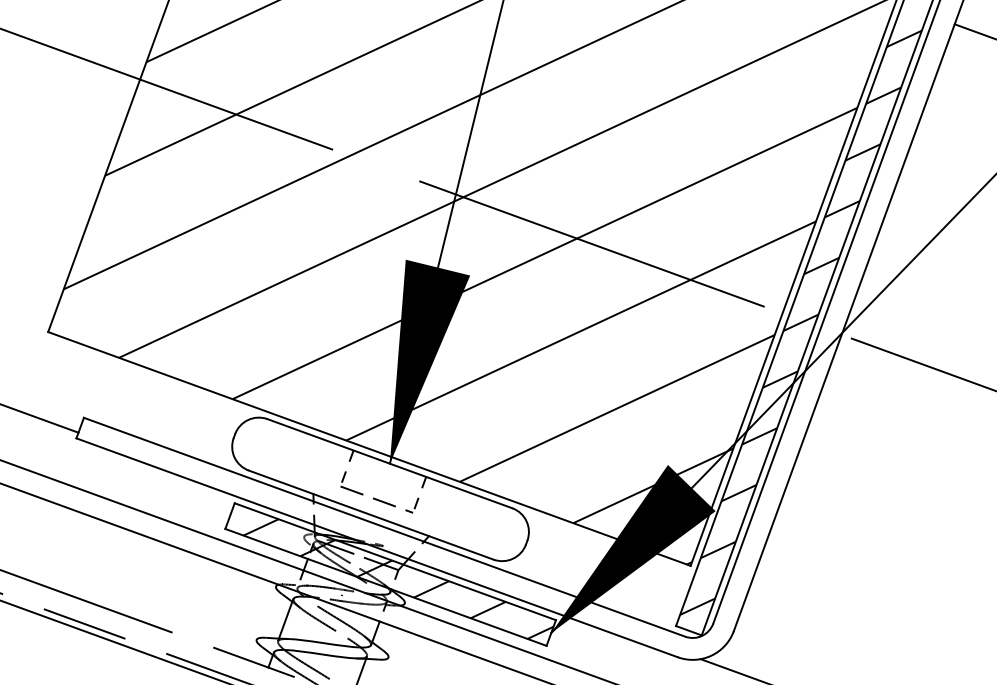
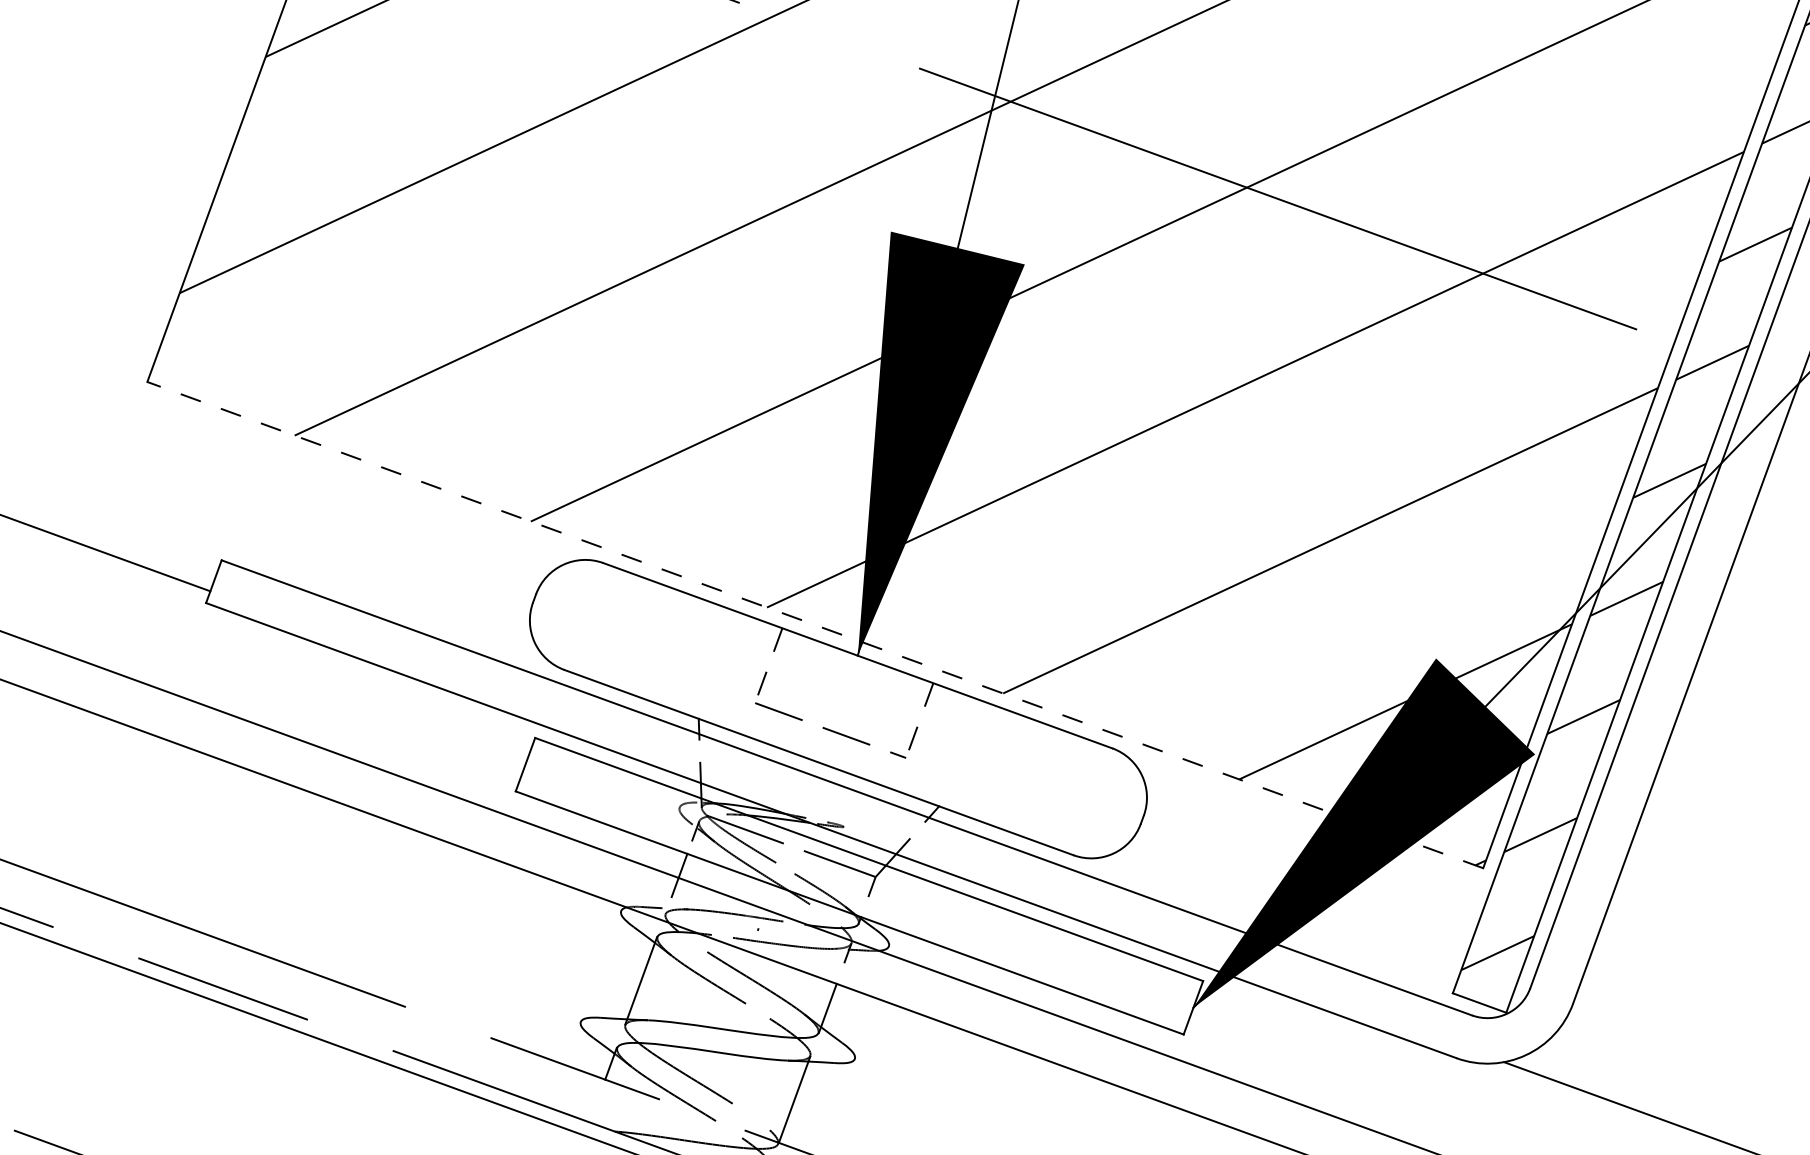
line: (369, 448) -> (815, 624), solid -> dashed
hatch: (398, 578) -> (875, 894), removed

